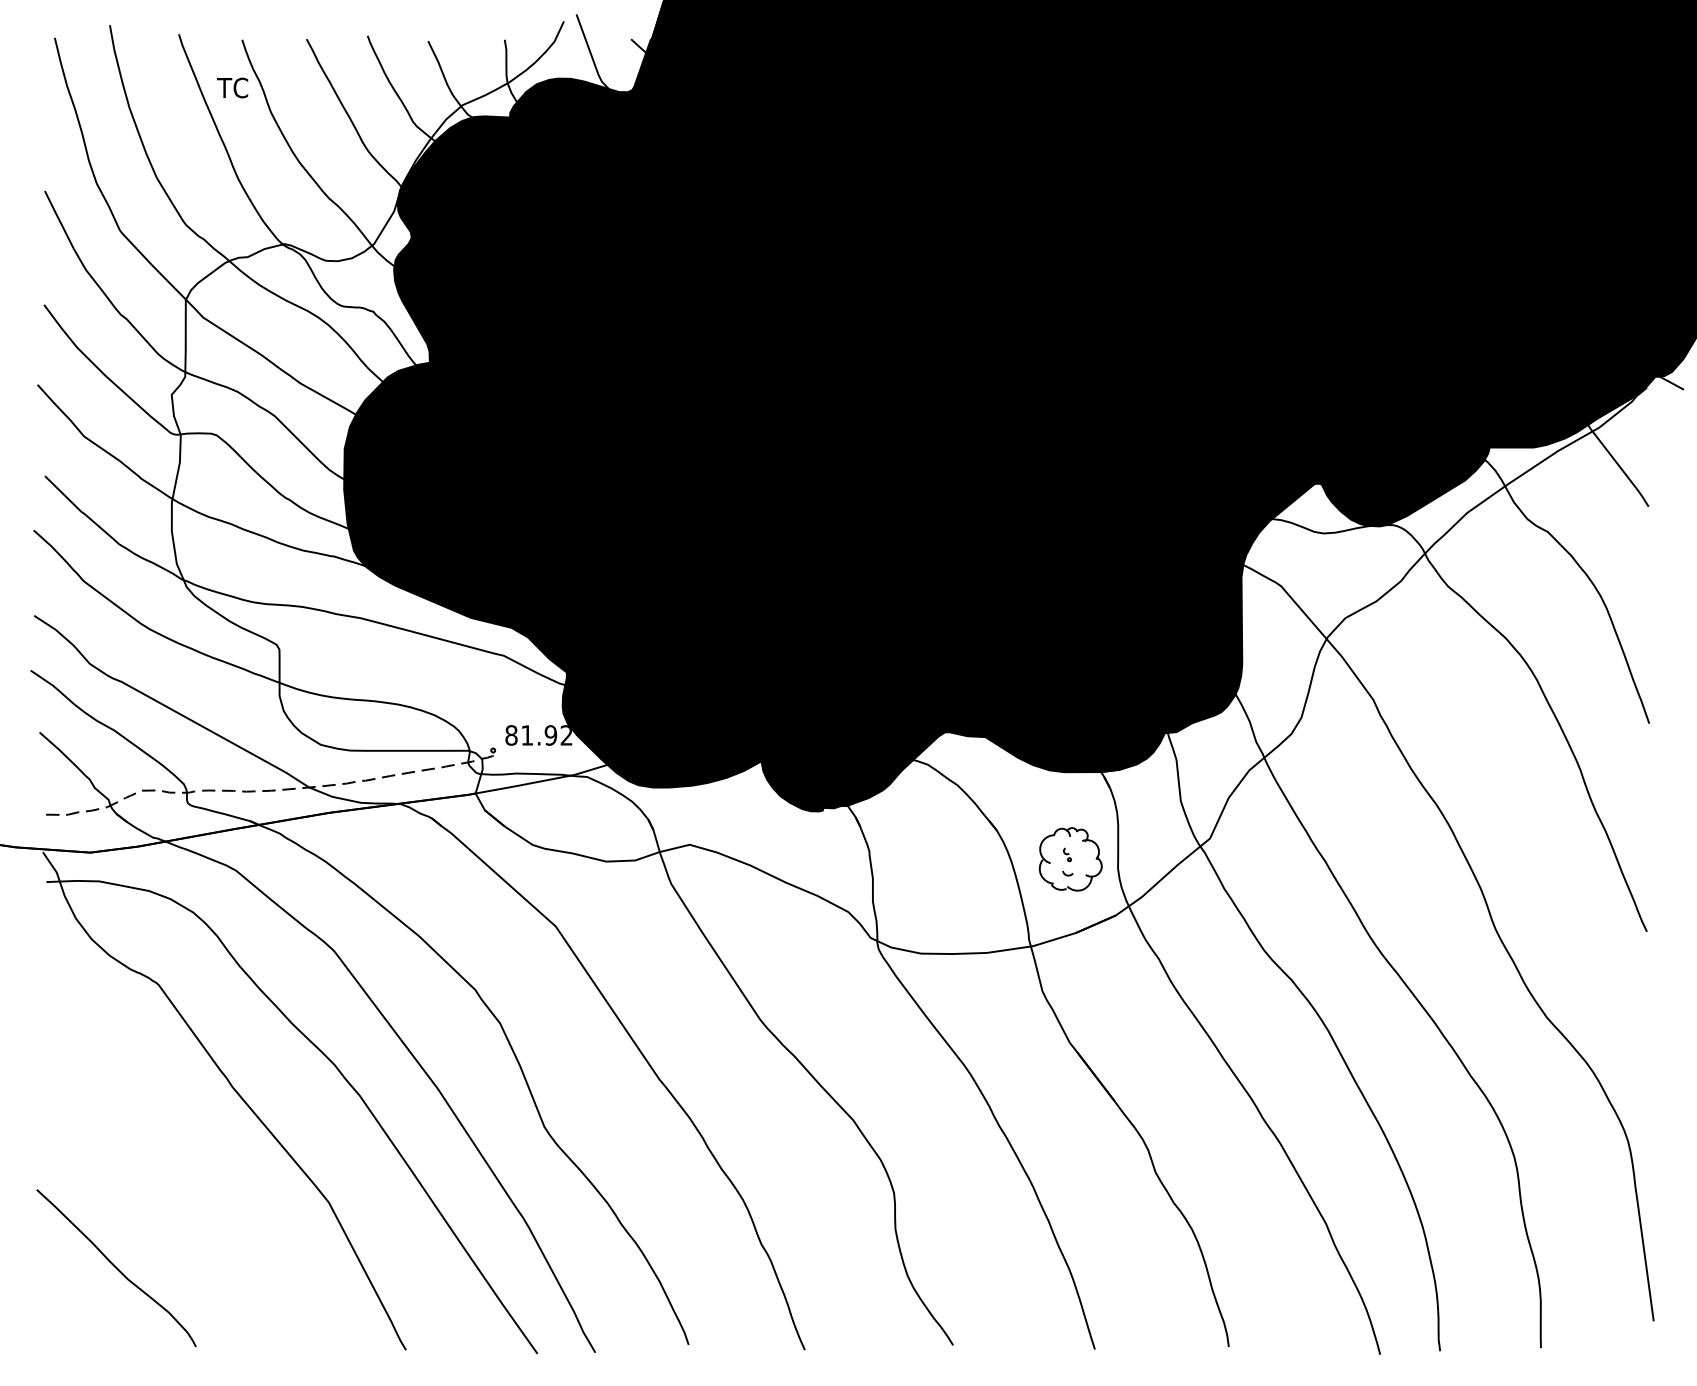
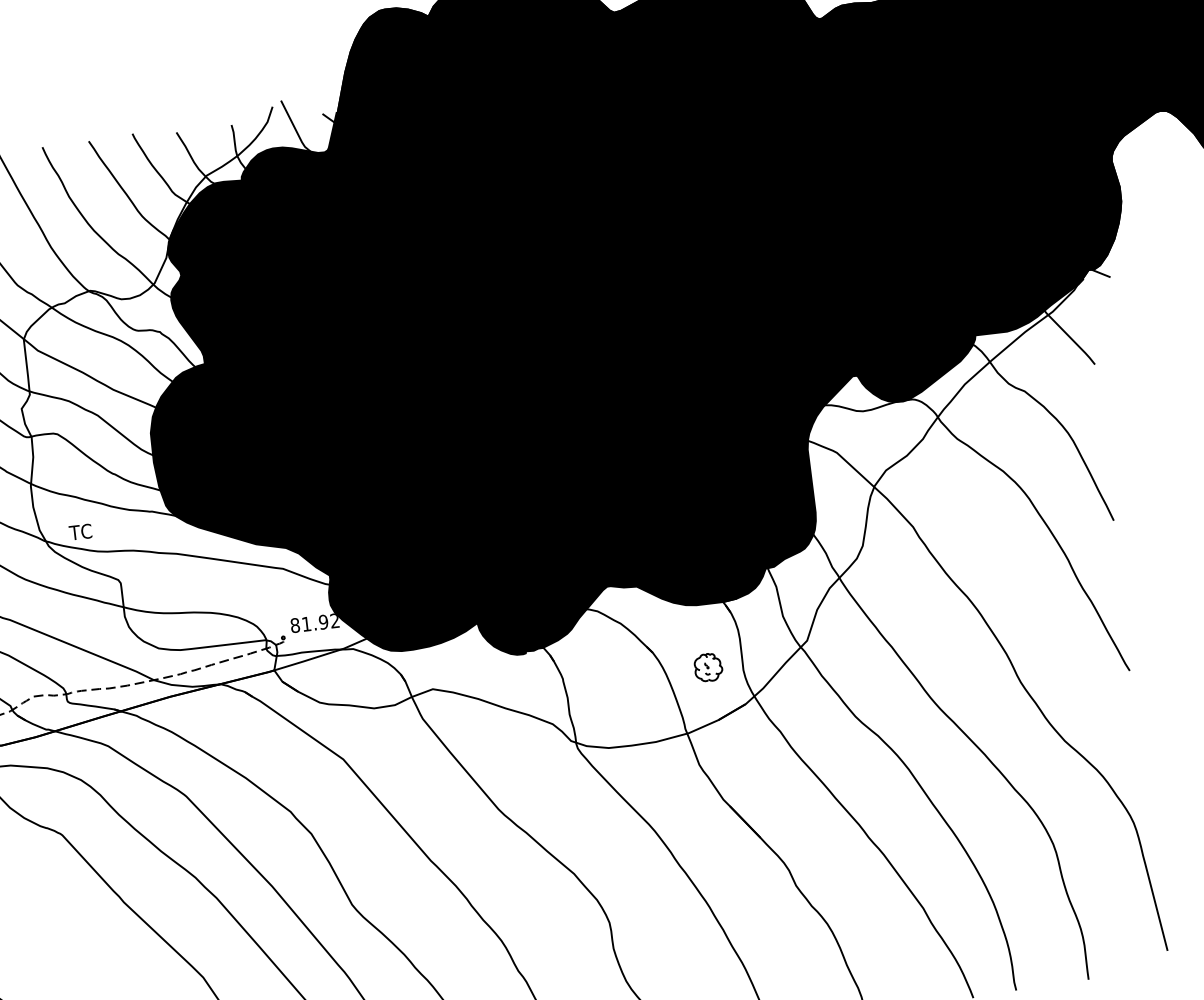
text: (232, 87) -> (80, 531), moved
part: (1070, 859) -> (708, 667), size x0.6

